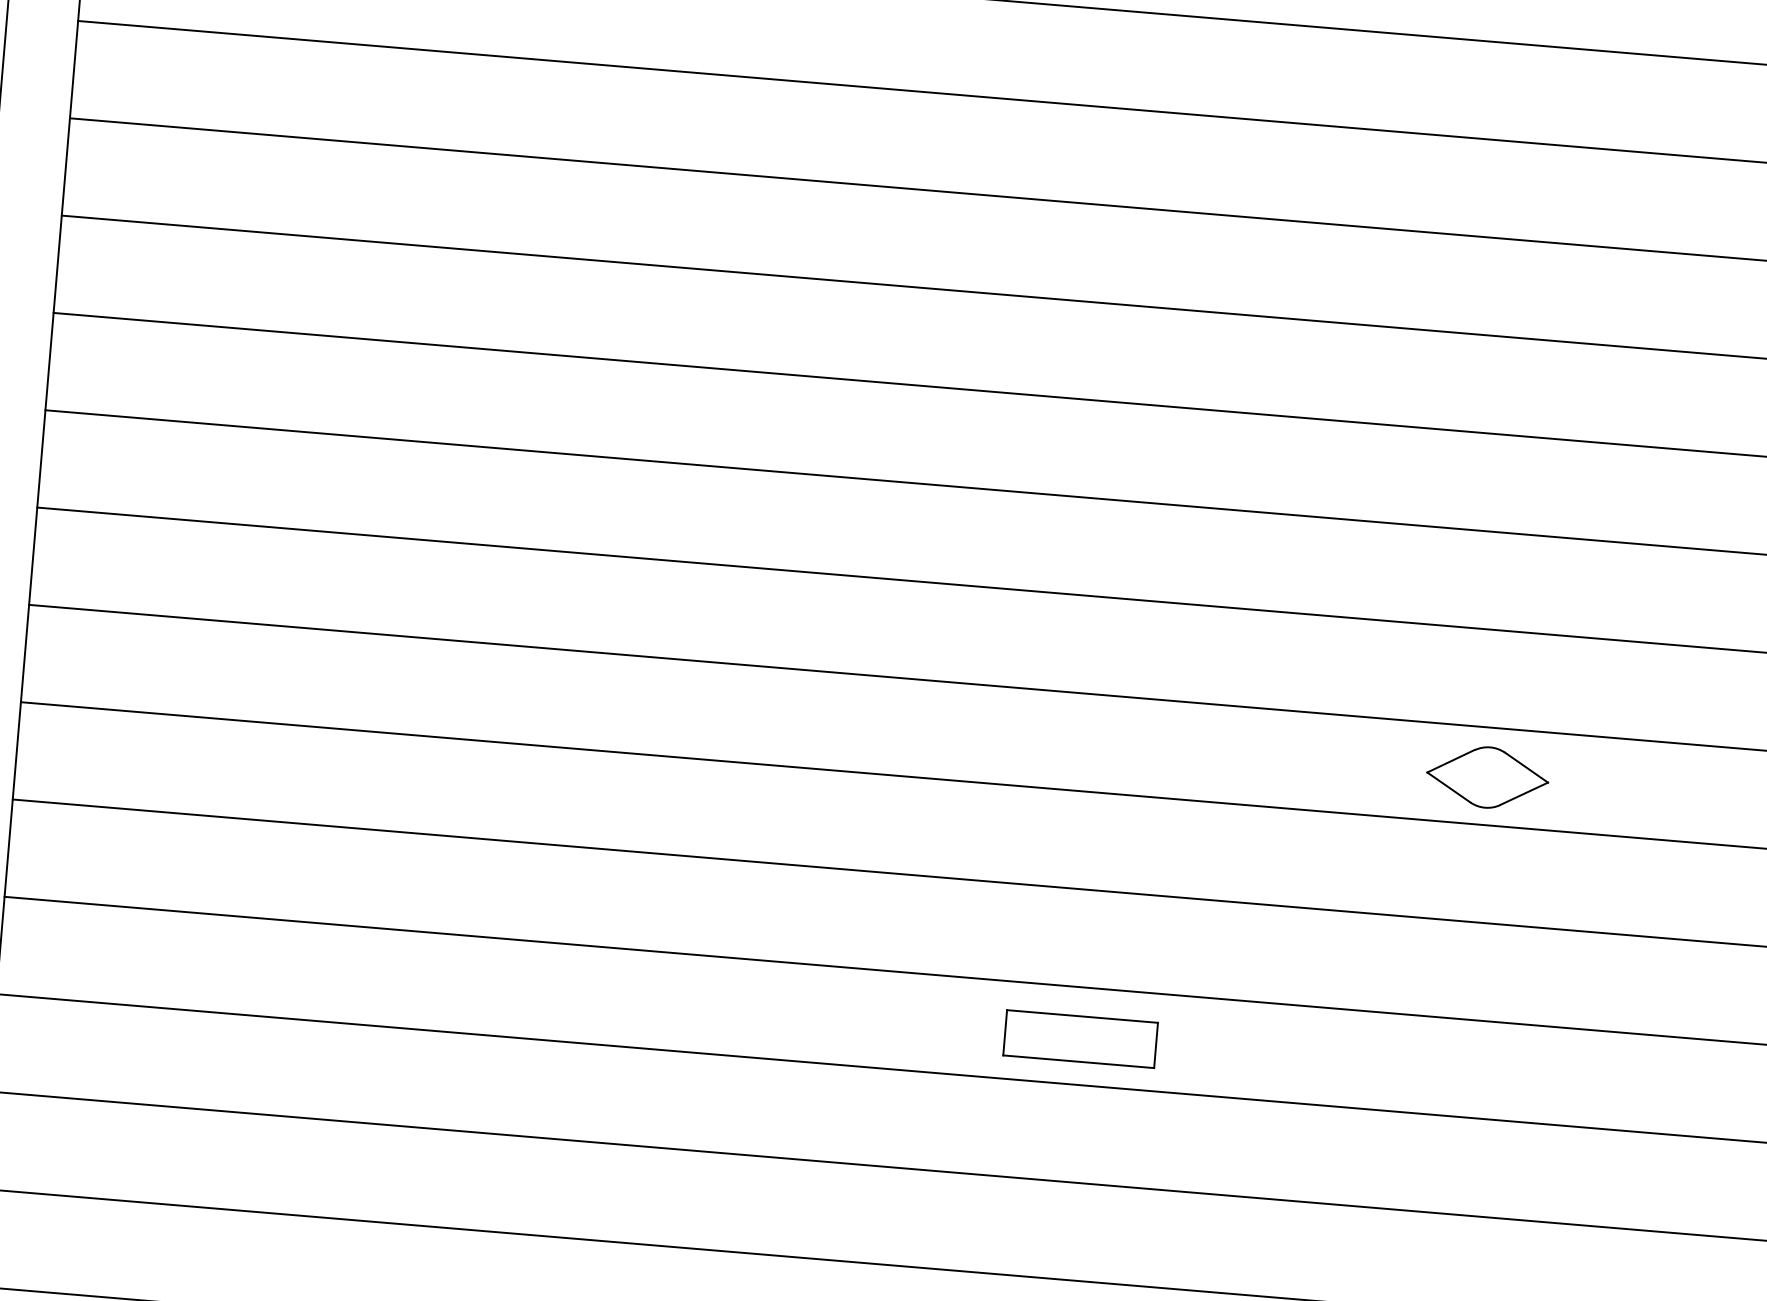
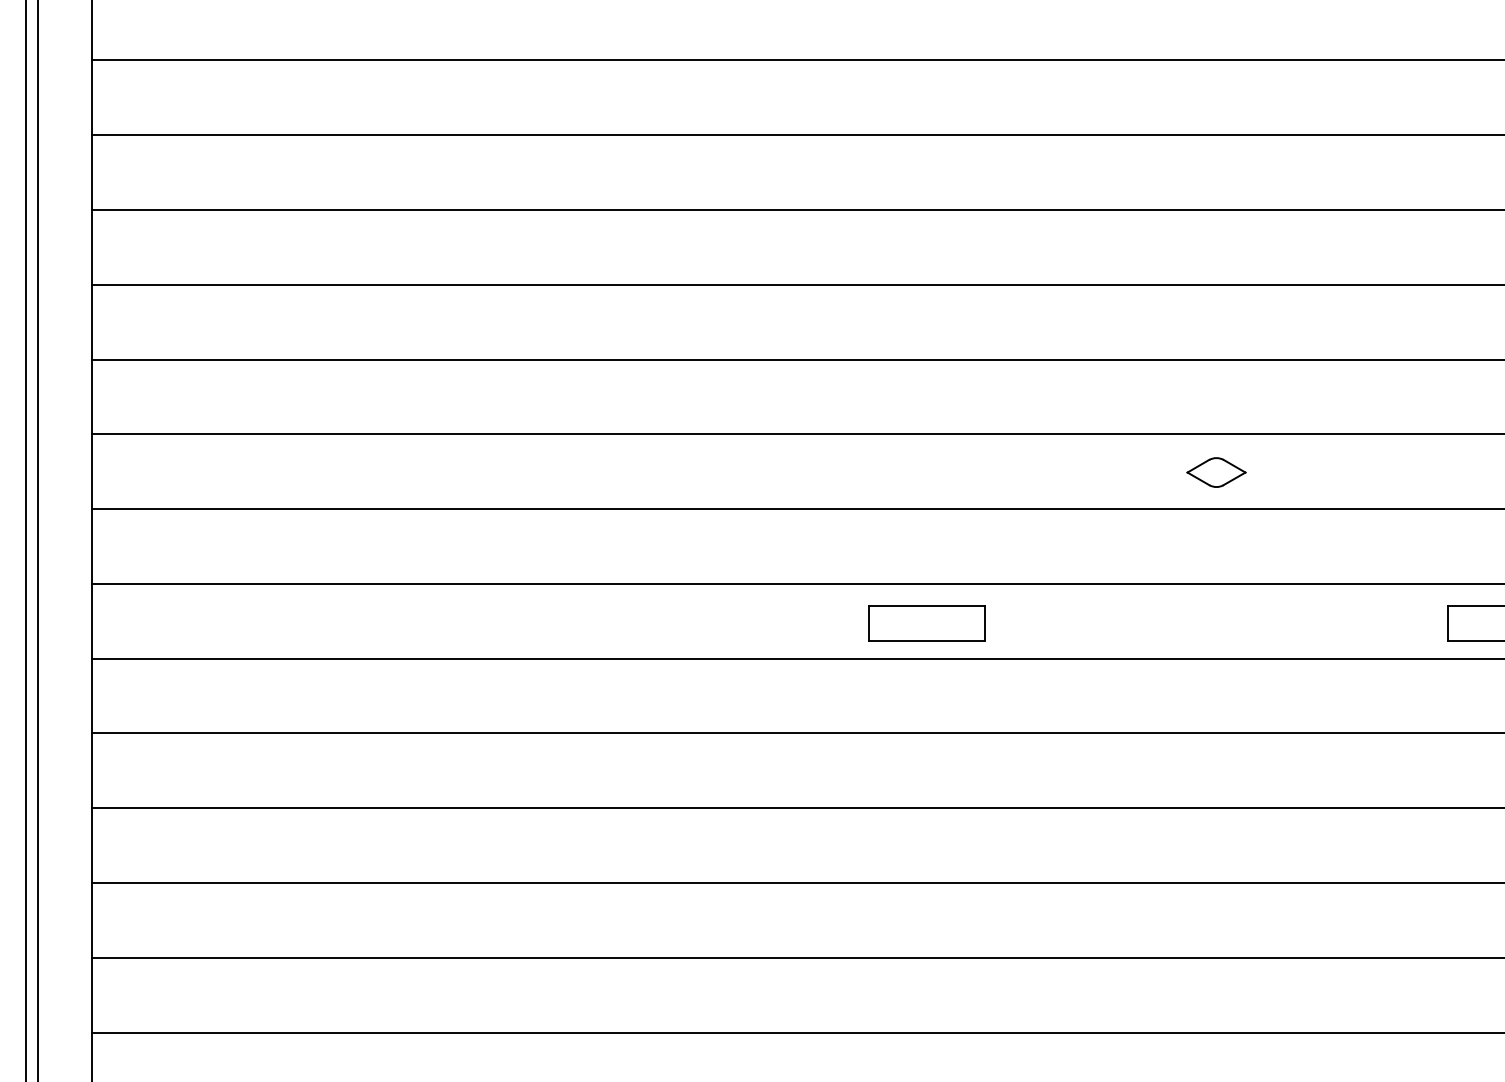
part: (1487, 777) -> (1216, 472), size x0.62
part: (1080, 1039) -> (926, 623), moved

